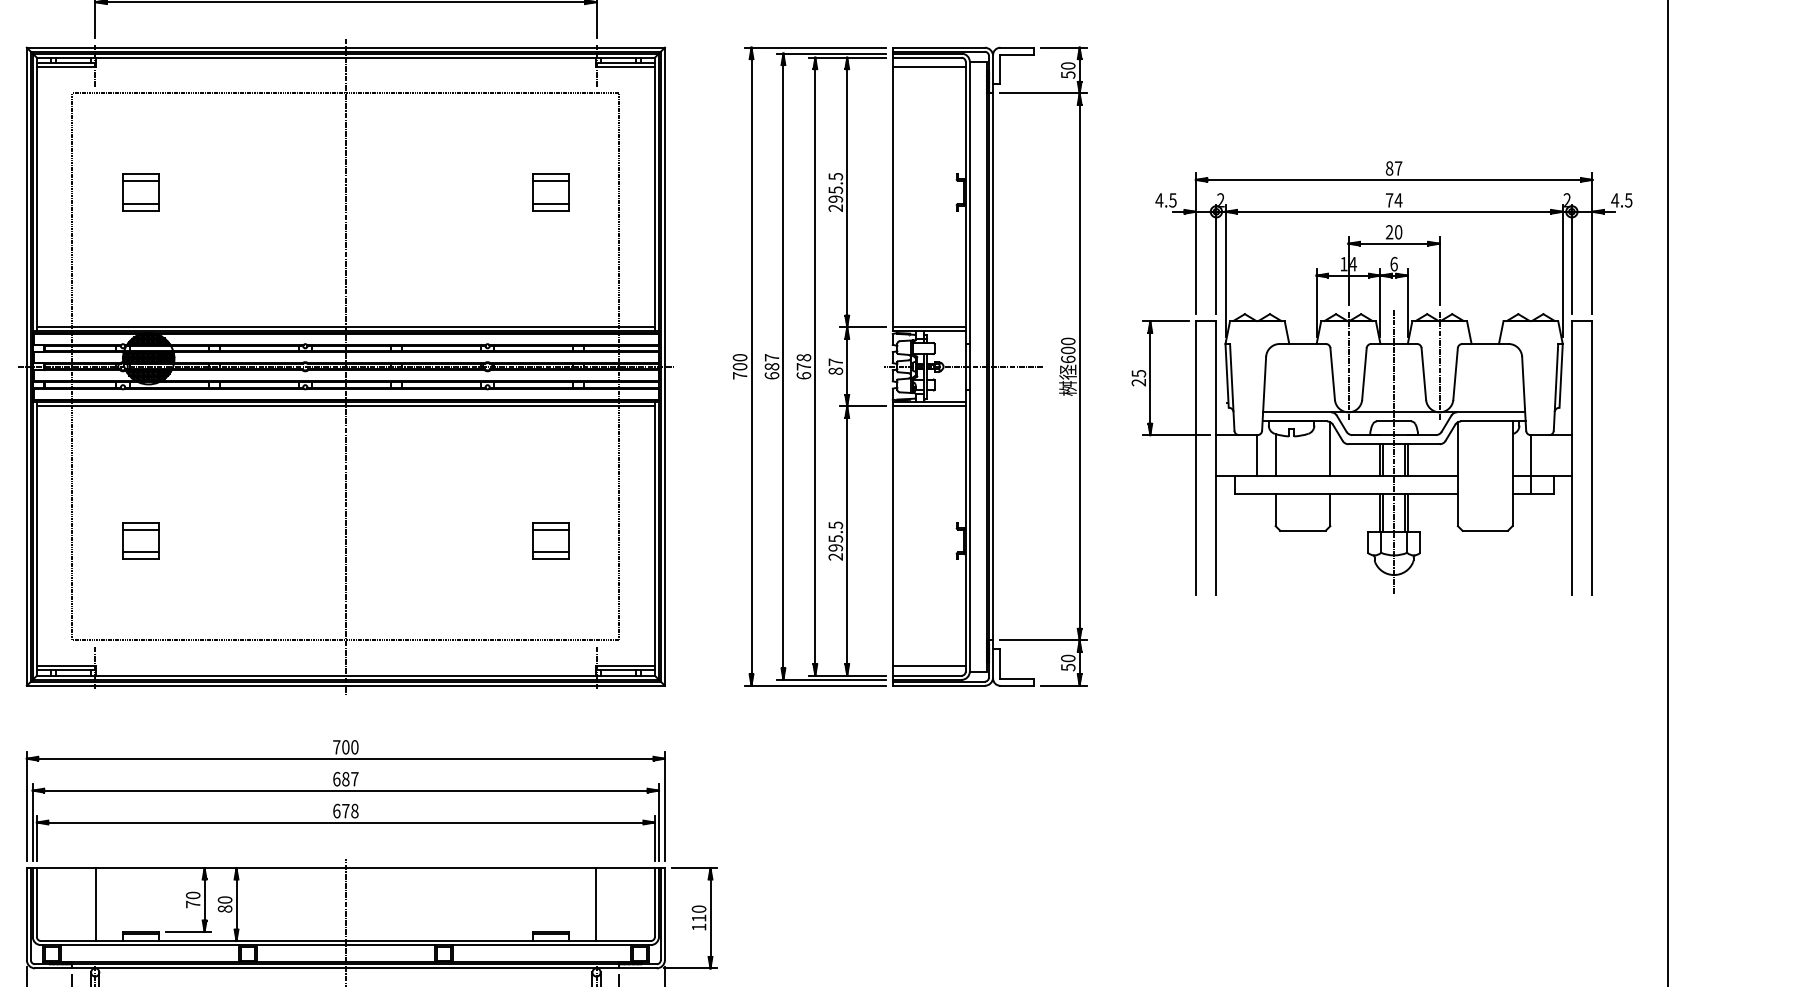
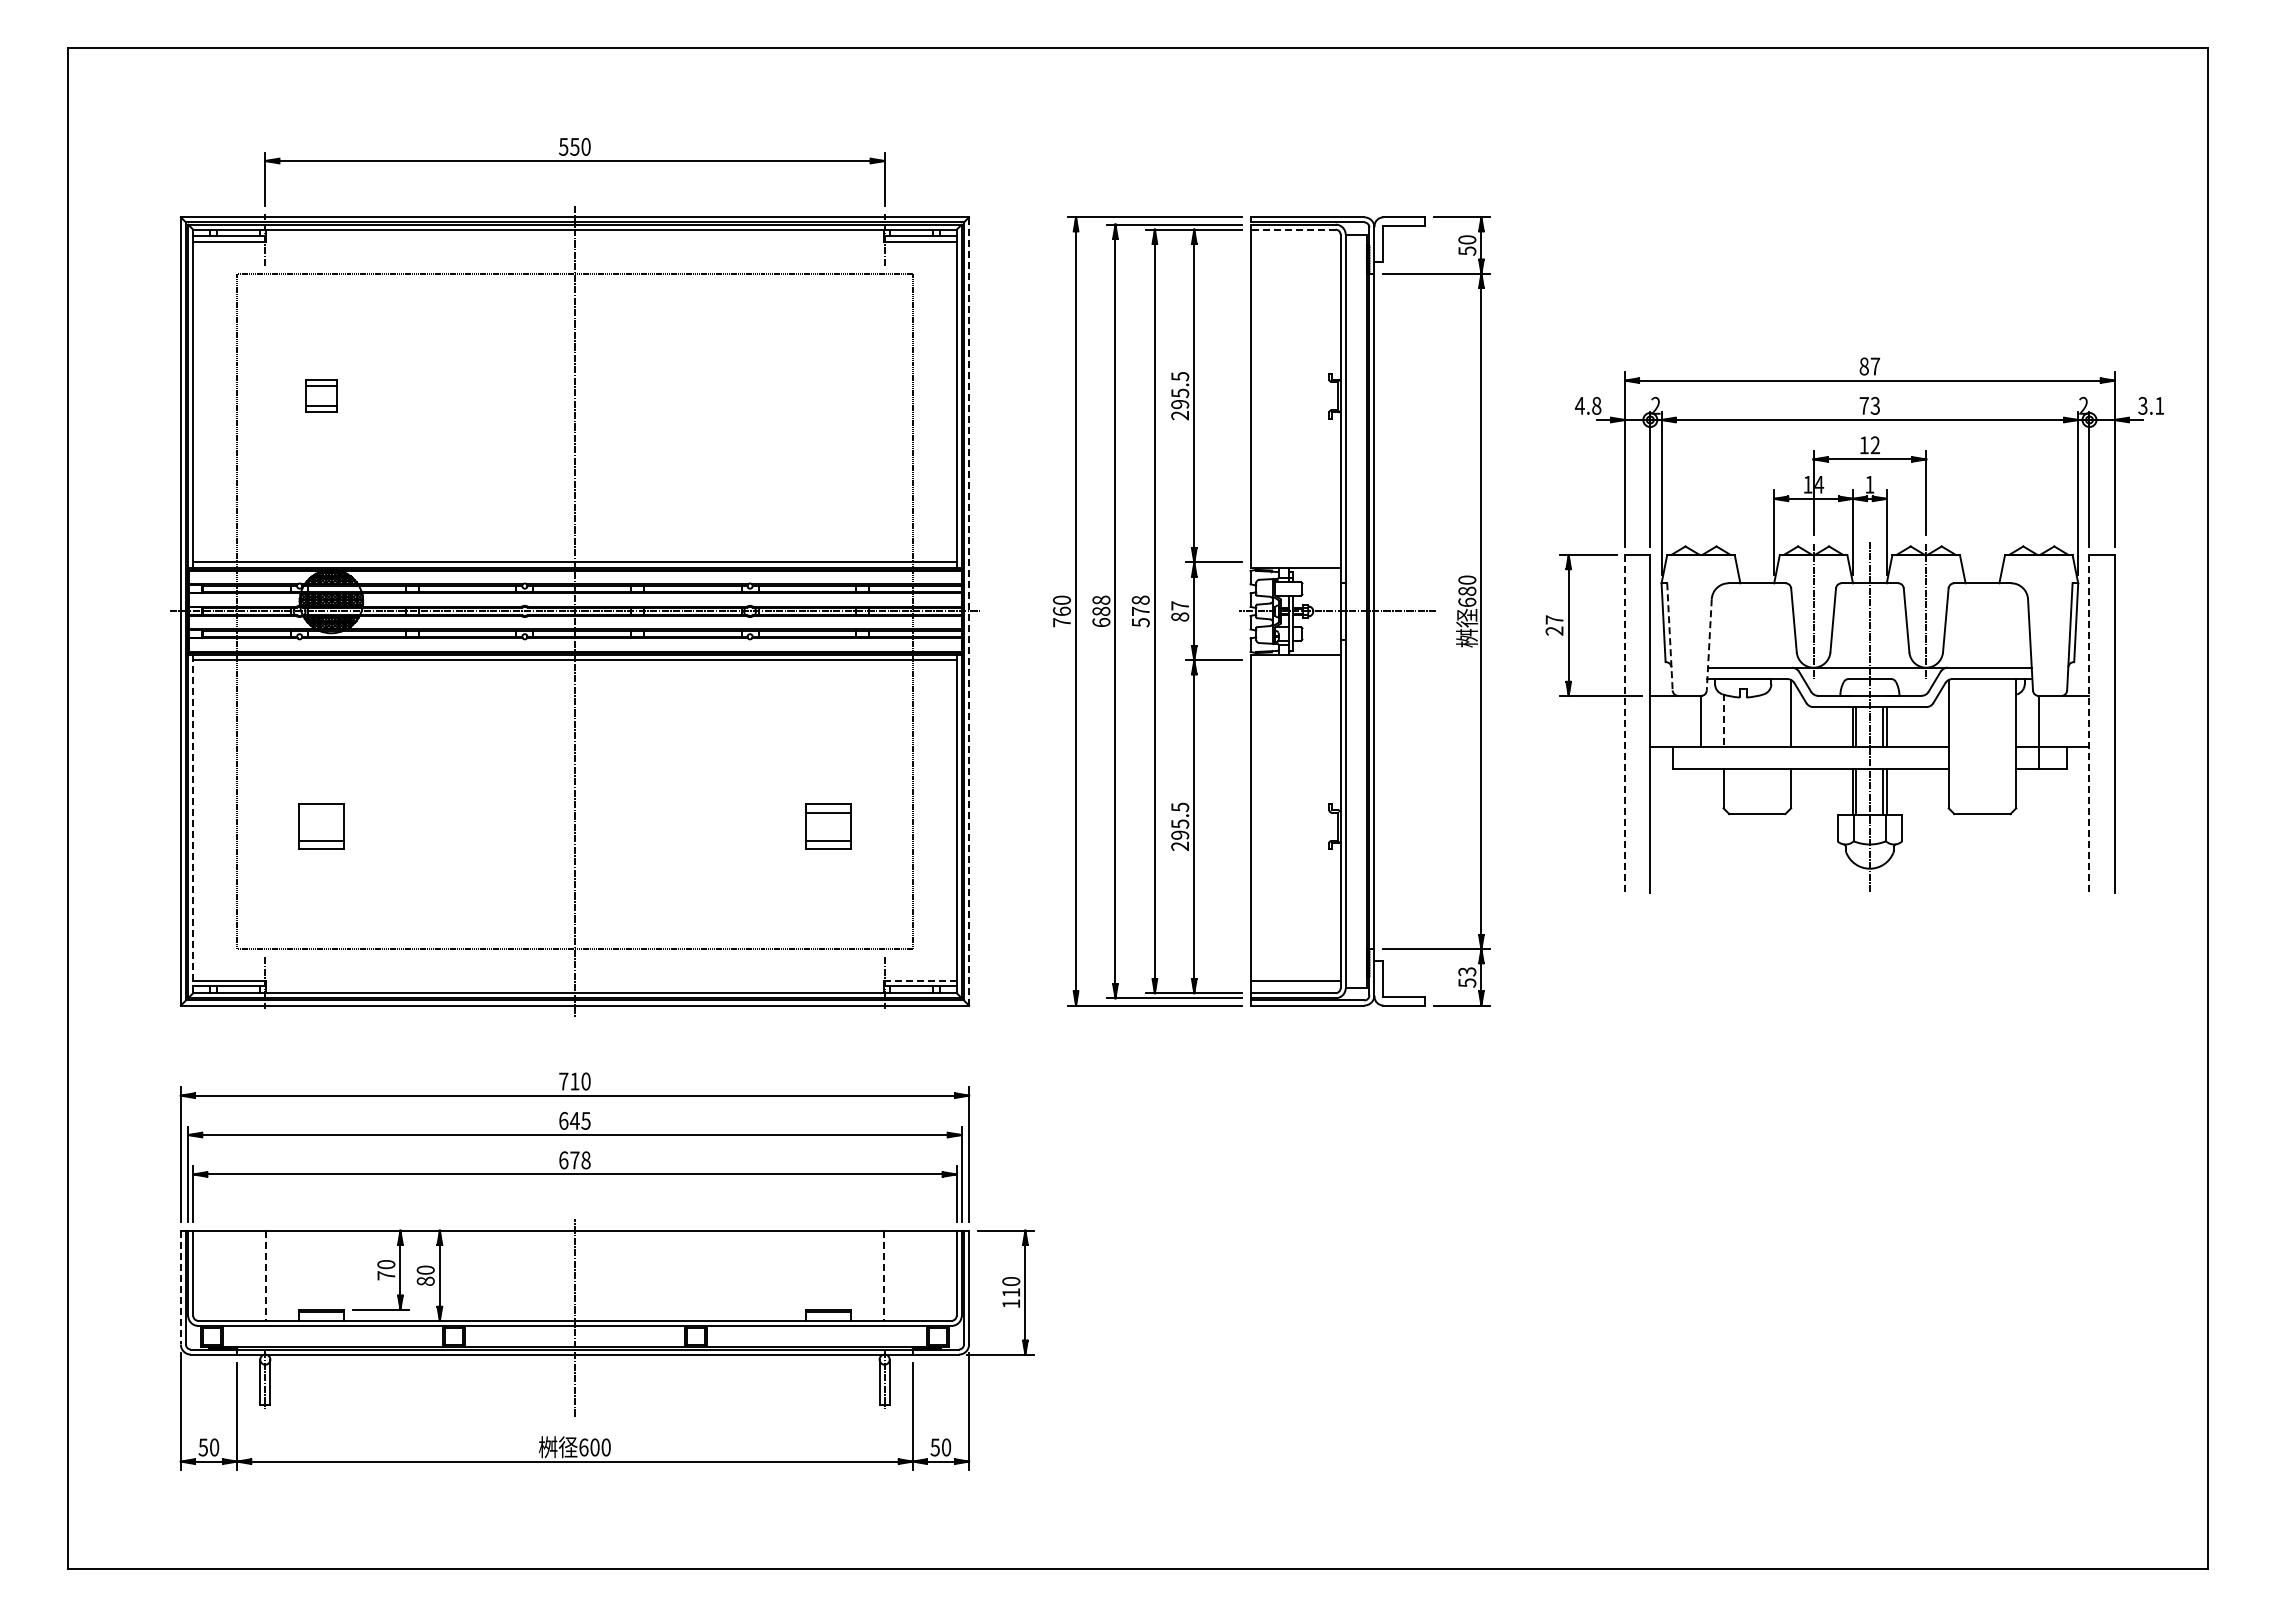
line: (927, 57) -> (1293, 229), solid -> dashed
line: (929, 67) -> (1295, 241), removed
part: (140, 192) -> (321, 396), size x0.7
part: (551, 192) -> (828, 396), removed
text: (1172, 200) -> (1596, 405), 4.5 -> 4.8
text: (1398, 200) -> (1875, 405), 74 -> 73
text: (1621, 200) -> (2150, 405), 4.5 -> 3.1
text: (1393, 232) -> (1869, 445), 20 -> 12
text: (1393, 264) -> (1869, 484), 6 -> 1
line: (929, 327) -> (1295, 562), removed
text: (1067, 349) -> (1466, 590), 600 -> 680
text: (772, 357) -> (1101, 599), 687 -> 688
line: (665, 366) -> (969, 610), solid -> dashed
text: (739, 366) -> (1061, 610), 700 -> 760
text: (1138, 373) -> (1554, 619), 25 -> 27
text: (803, 375) -> (1140, 622), 678 -> 578
line: (1231, 387) -> (1669, 636), solid -> dashed
line: (1264, 393) -> (1709, 644), solid -> dashed
line: (929, 406) -> (1295, 660), removed
line: (1275, 455) -> (1723, 720), solid -> dashed
line: (1195, 458) -> (1624, 724), solid -> dashed
line: (1571, 458) -> (2089, 724), solid -> dashed
line: (140, 529) -> (321, 812), removed
line: (37, 539) -> (193, 824), solid -> dashed
text: (1068, 658) -> (1467, 971), 50 -> 53
line: (625, 666) -> (920, 981), solid -> dashed
text: (345, 747) -> (574, 1081), 700 -> 710
text: (349, 778) -> (579, 1120), 687 -> 645
line: (96, 905) -> (266, 1276), solid -> dashed
line: (595, 905) -> (883, 1276), solid -> dashed
line: (26, 914) -> (180, 1287), solid -> dashed

